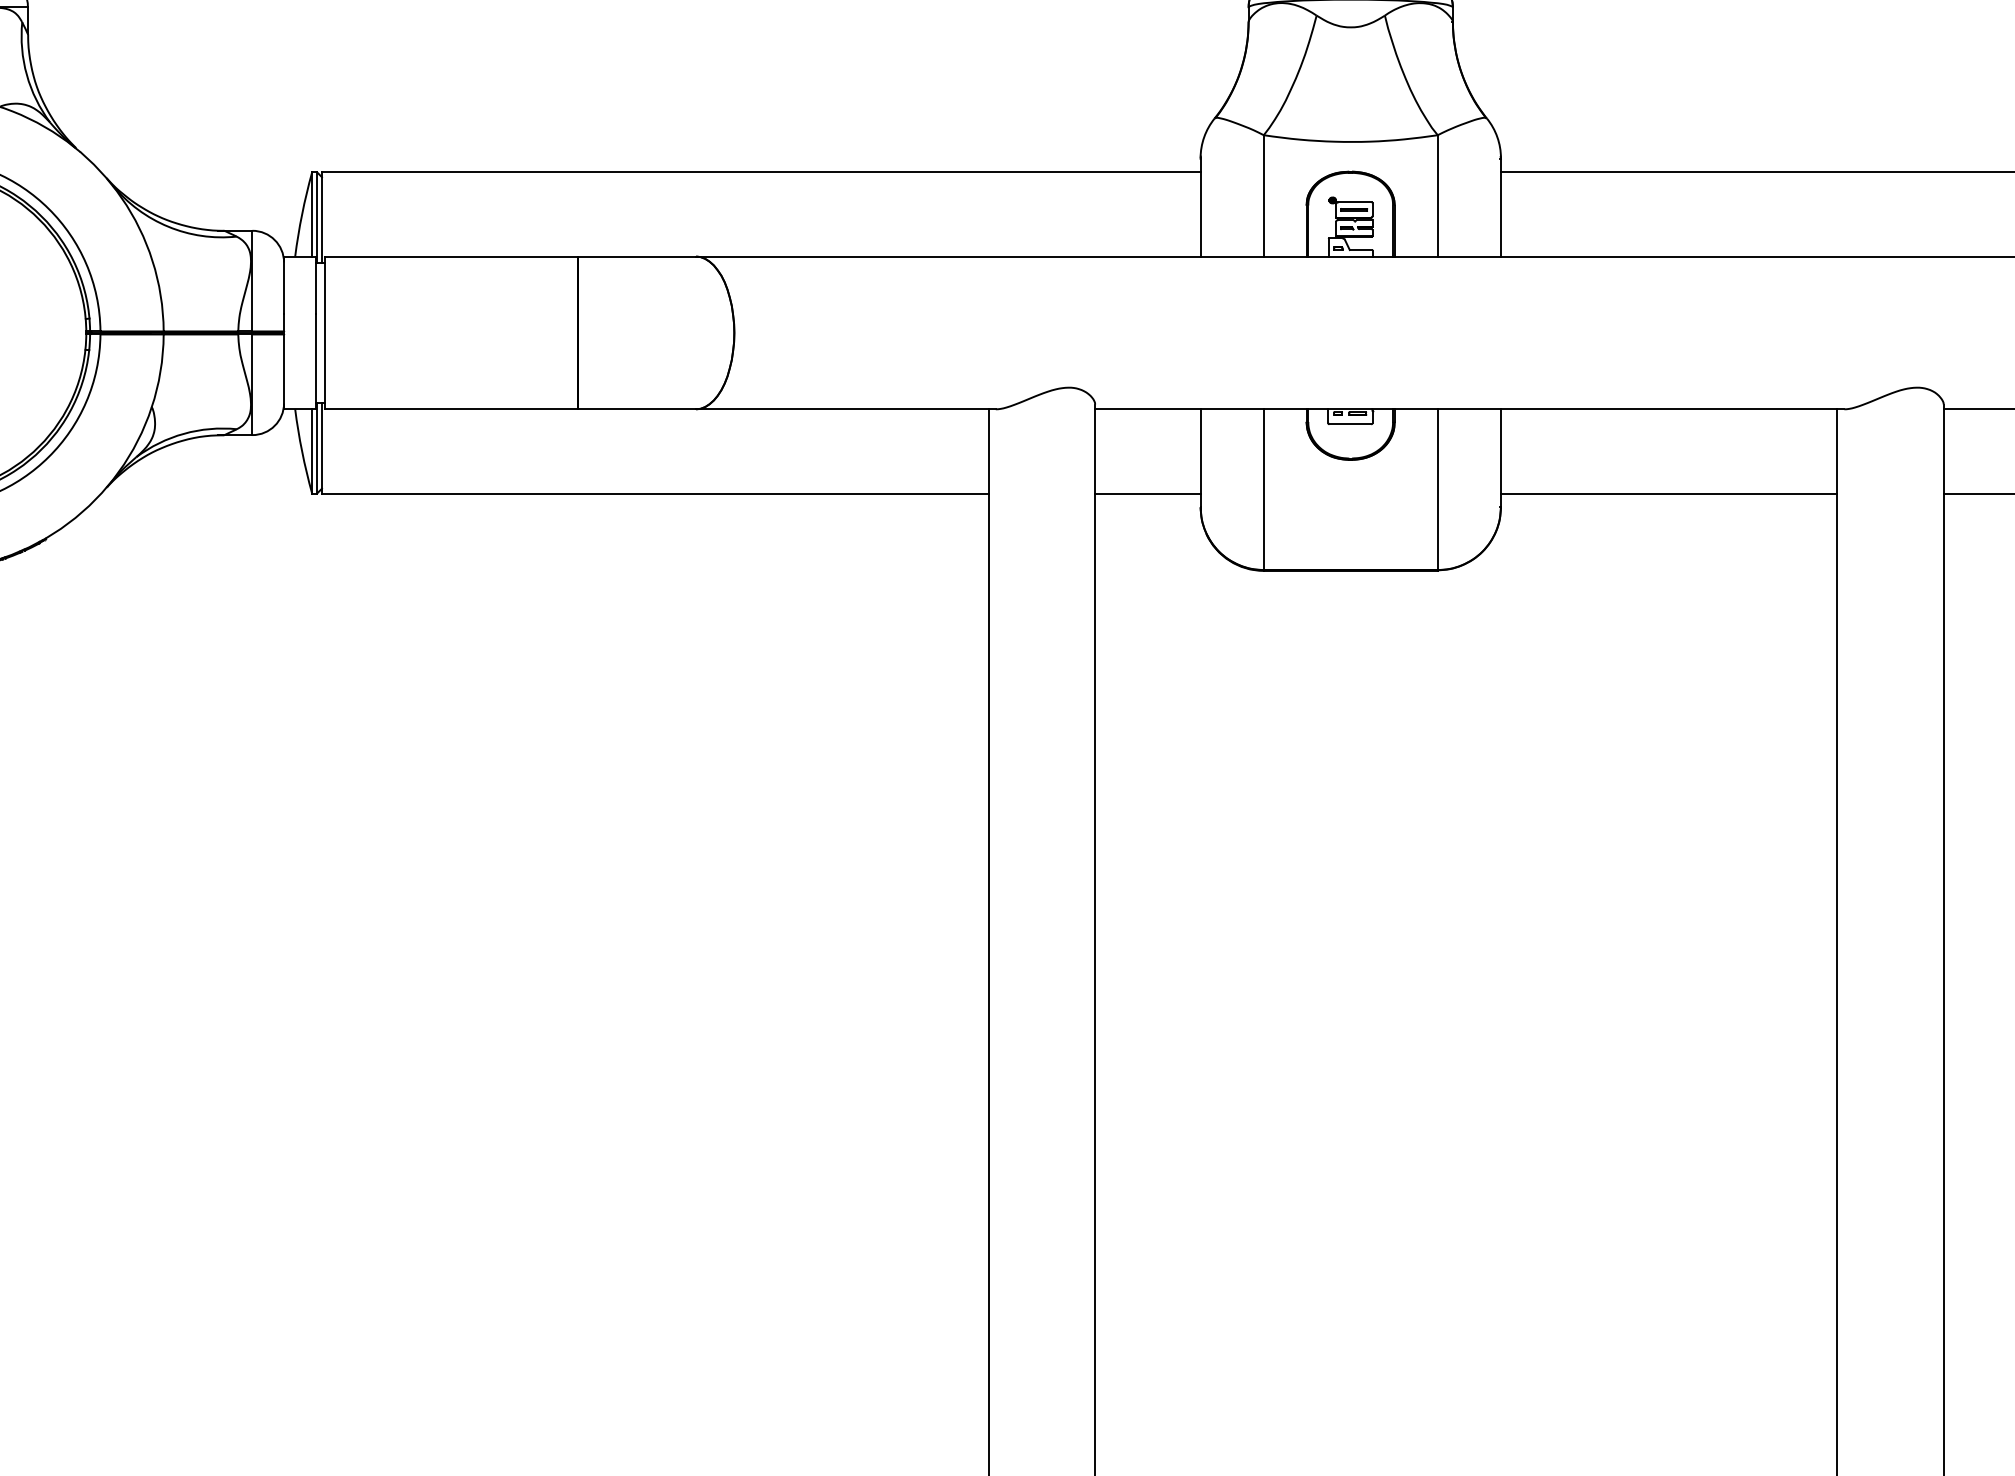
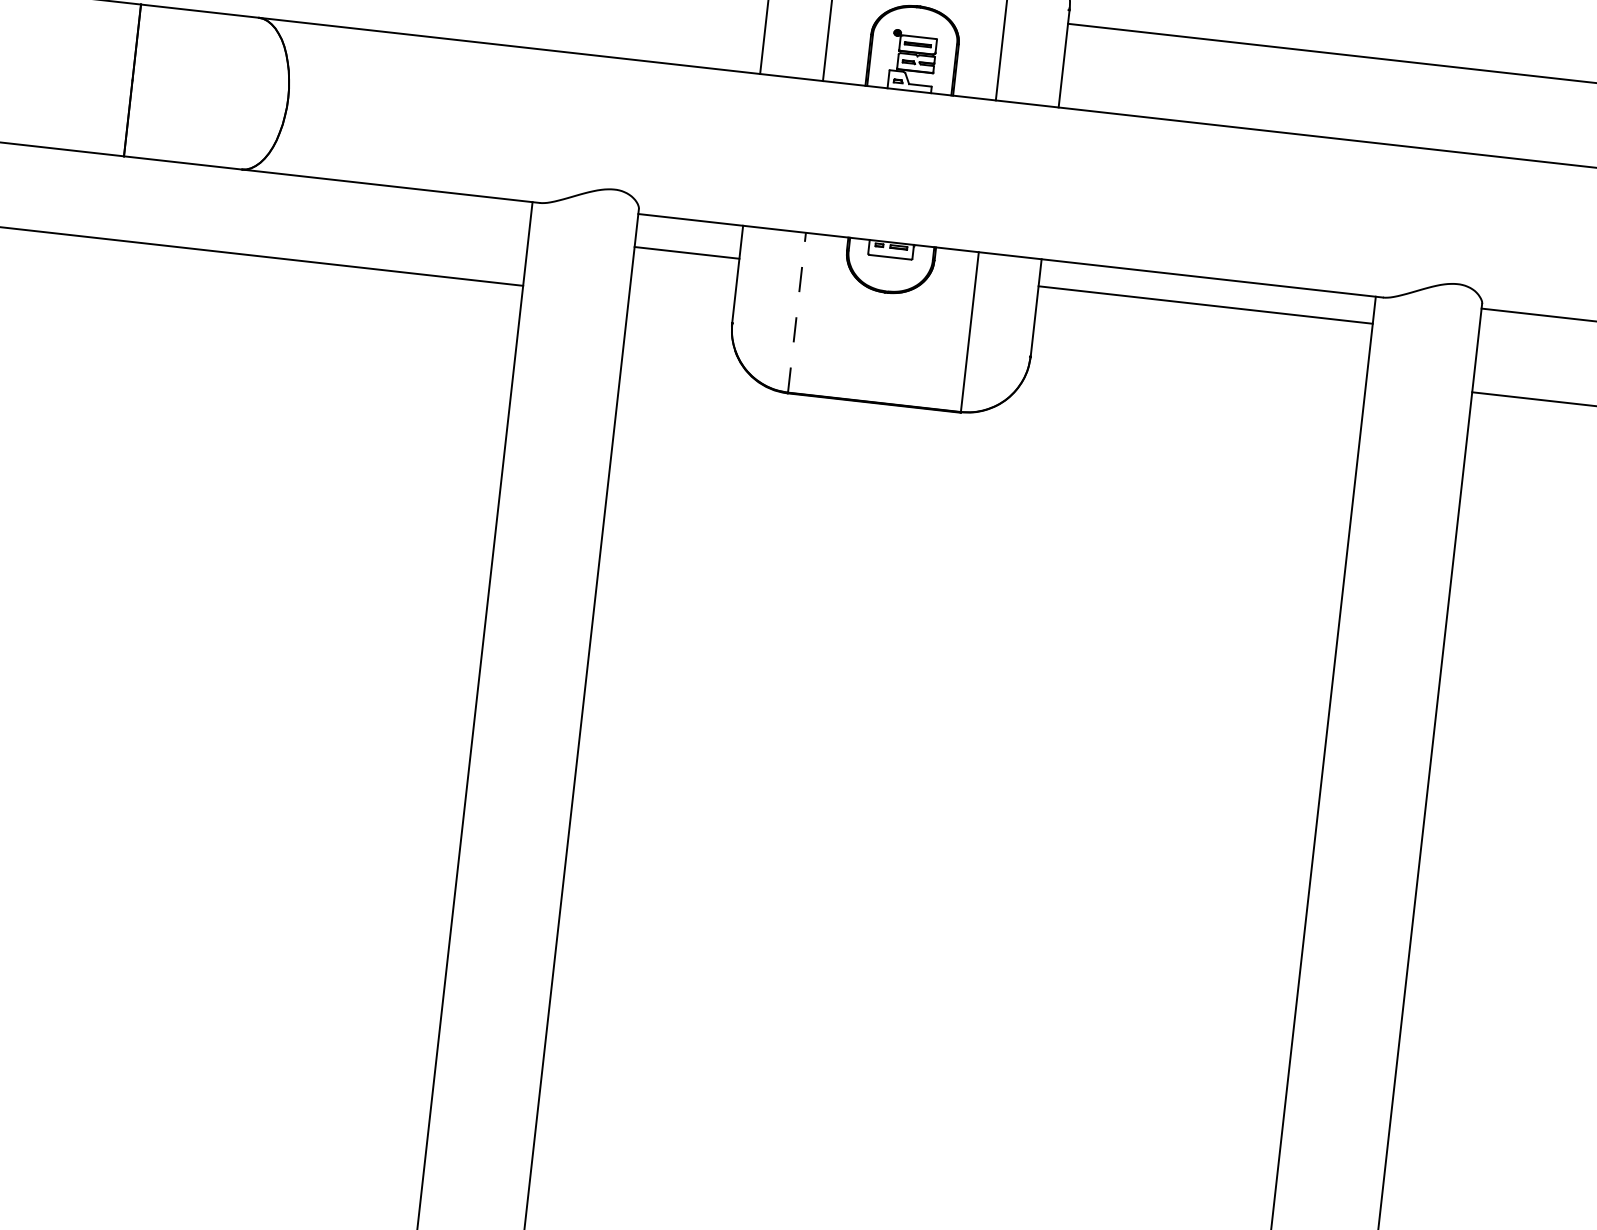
line: (1263, 489) -> (796, 312), solid -> dashed
line: (1147, 493) -> (686, 252), moved
line: (1668, 493) -> (1205, 304), moved

